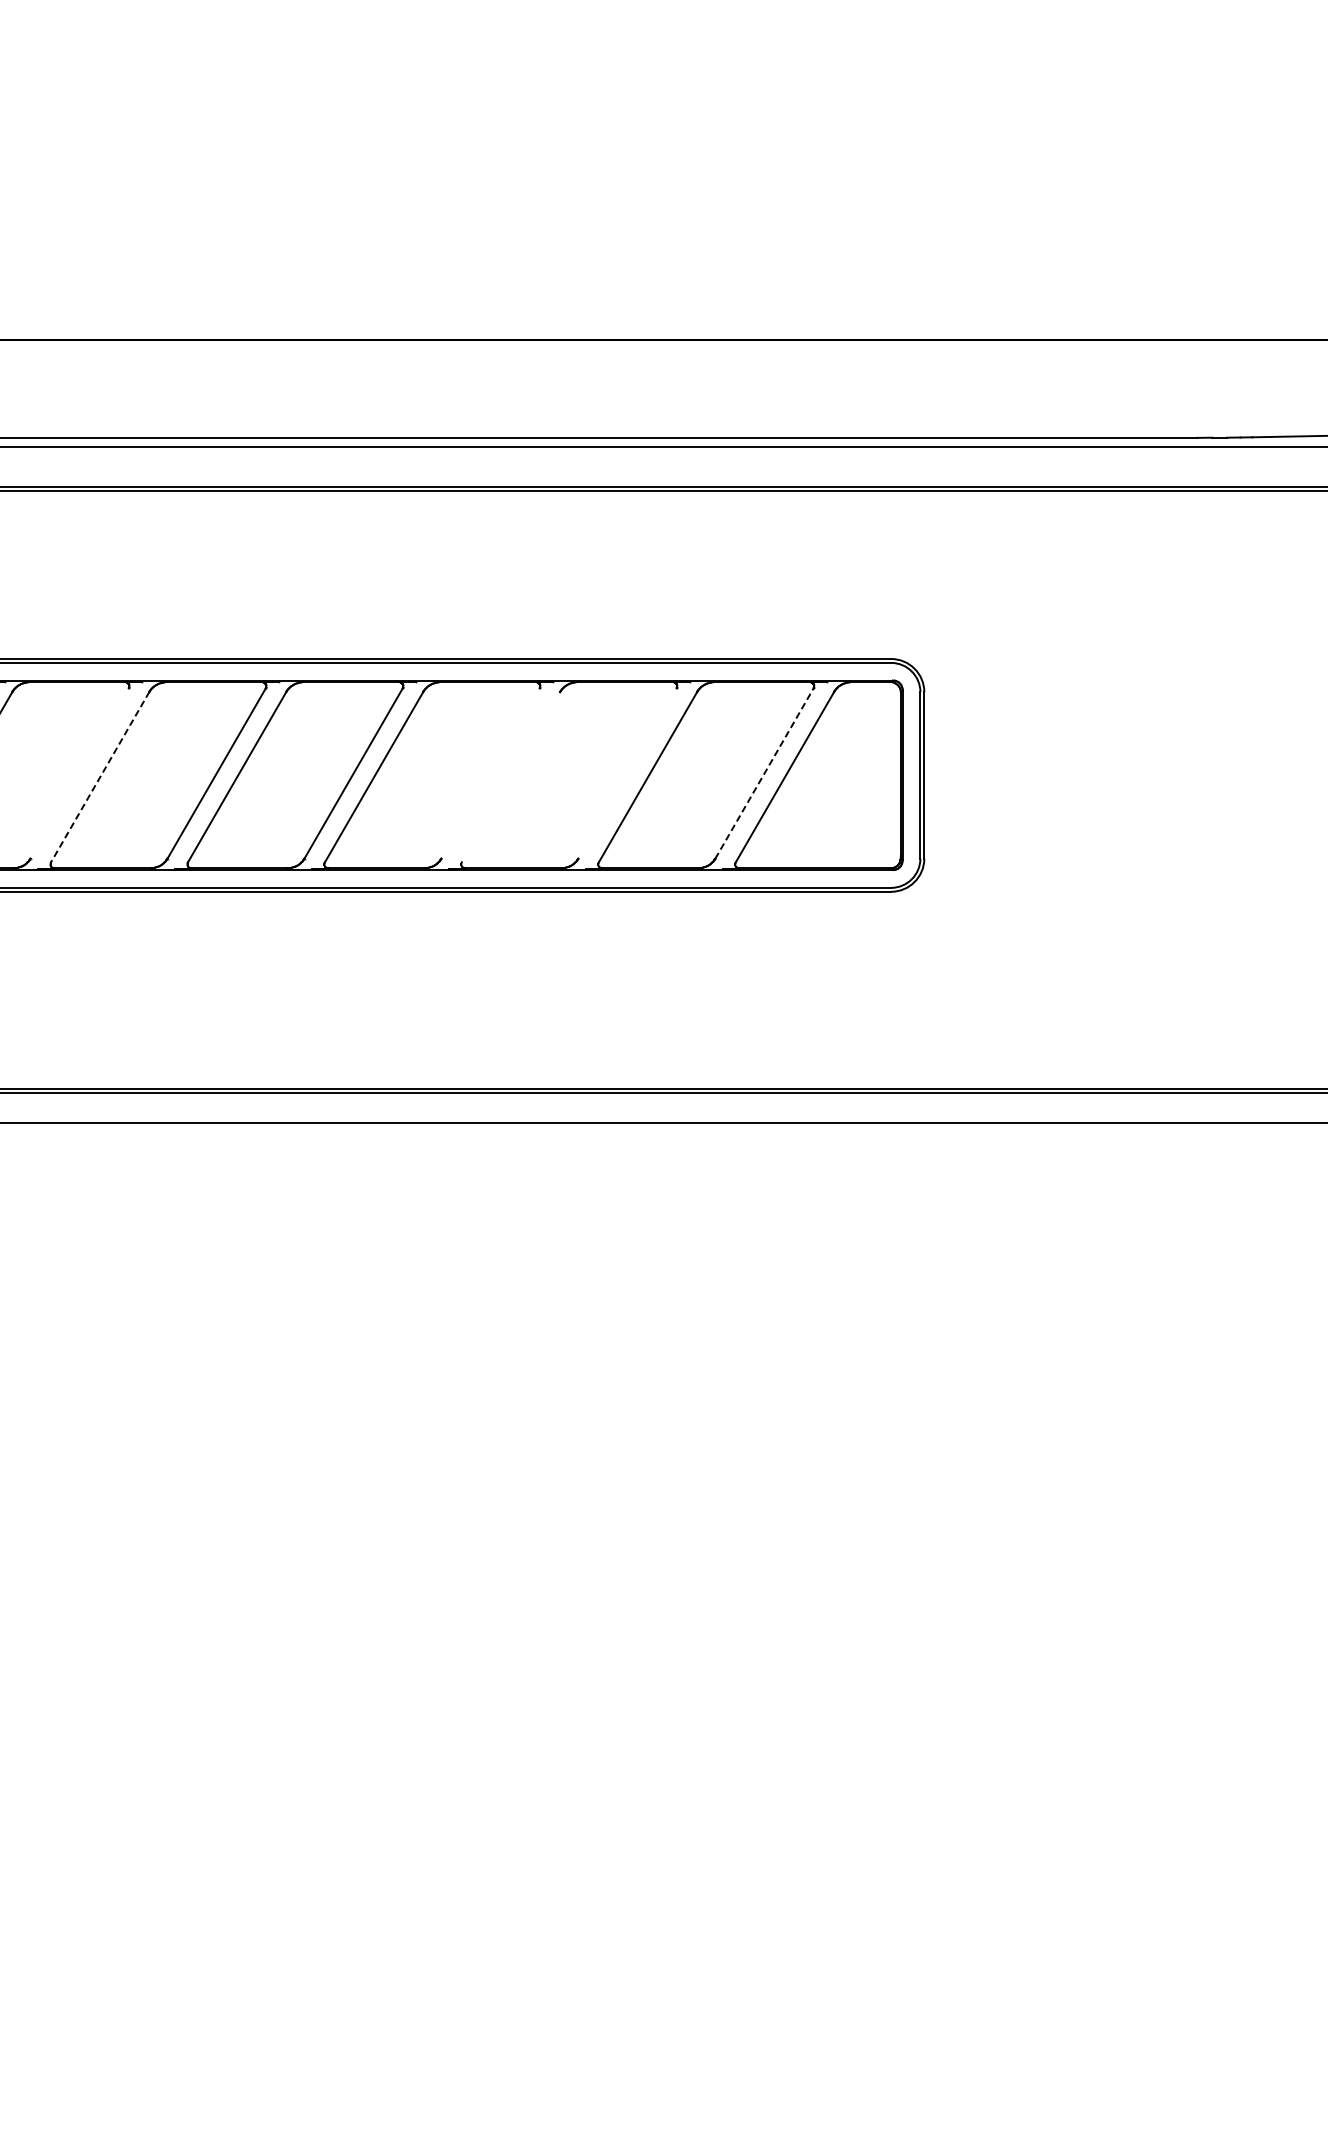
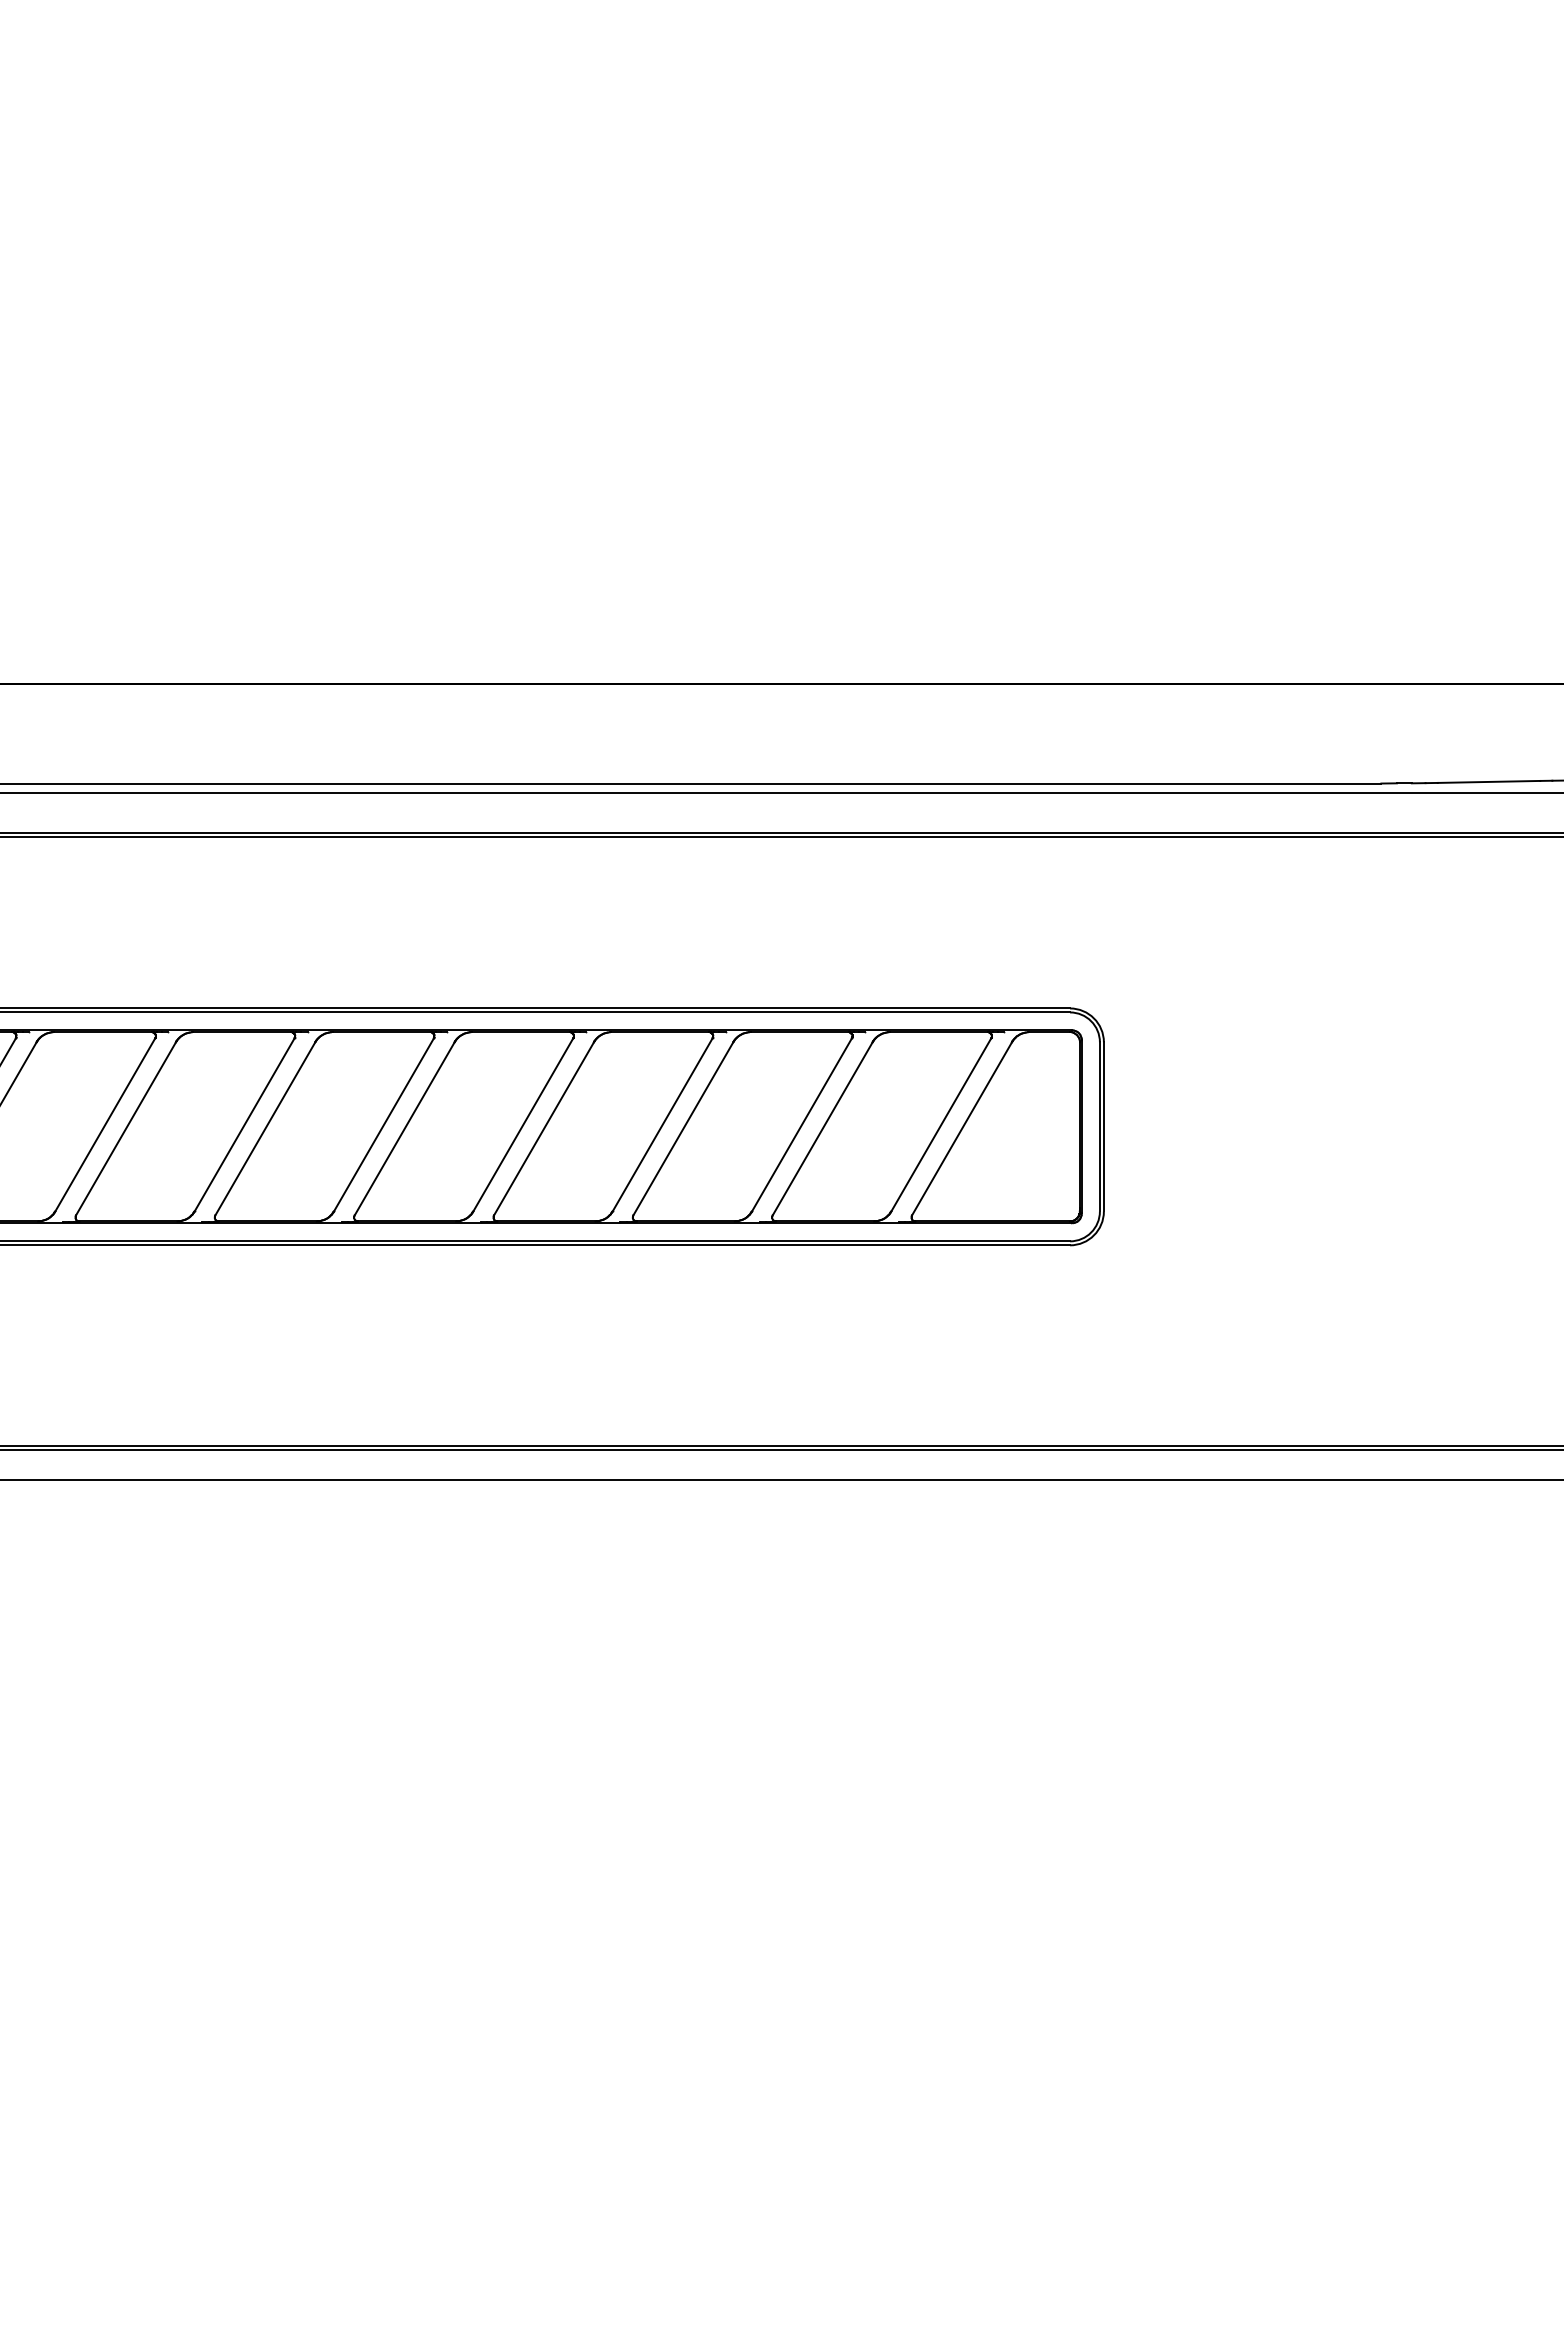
line: (79, 773) -> (244, 1124), added
line: (490, 773) -> (662, 1124), added
line: (627, 773) -> (801, 1124), added
line: (764, 773) -> (941, 1124), dashed -> solid
line: (100, 776) -> (265, 1128), dashed -> solid
line: (511, 776) -> (683, 1128), added

